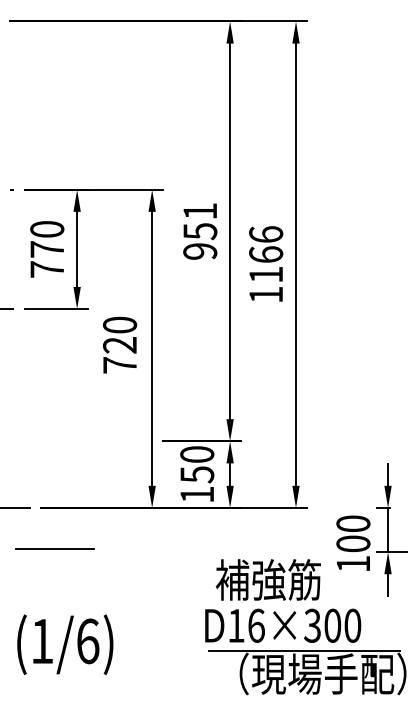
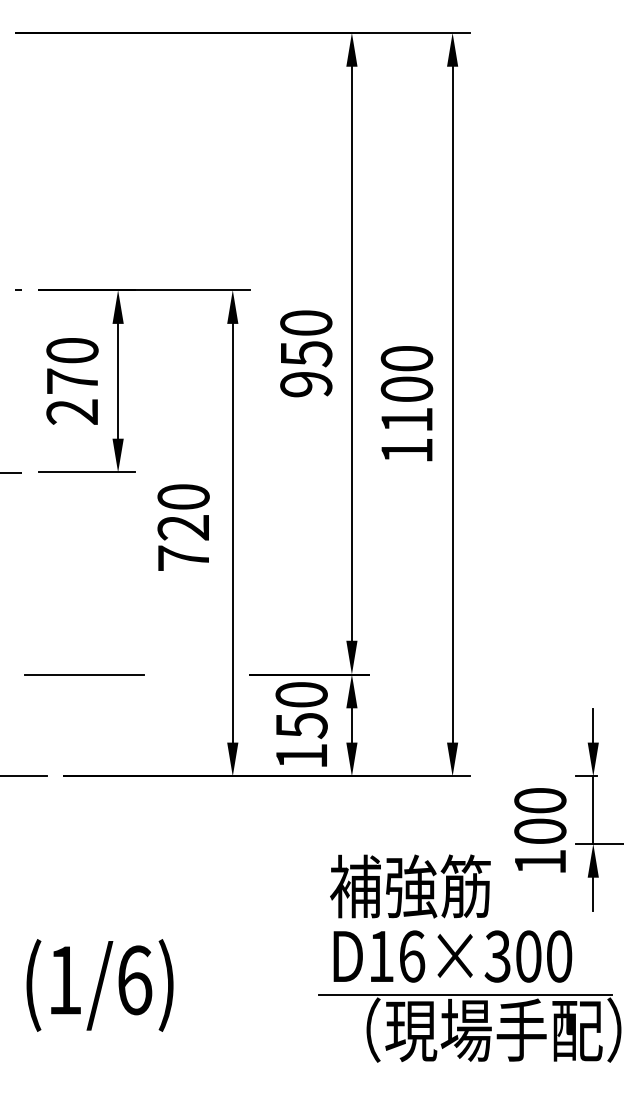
text: (200, 211) -> (306, 323), 951 -> 950
text: (266, 244) -> (407, 373), 1166 -> 1100
text: (46, 269) -> (71, 411), 770 -> 270
line: (54, 548) -> (83, 673), moved
text: (283, 625) -> (453, 956), moved

